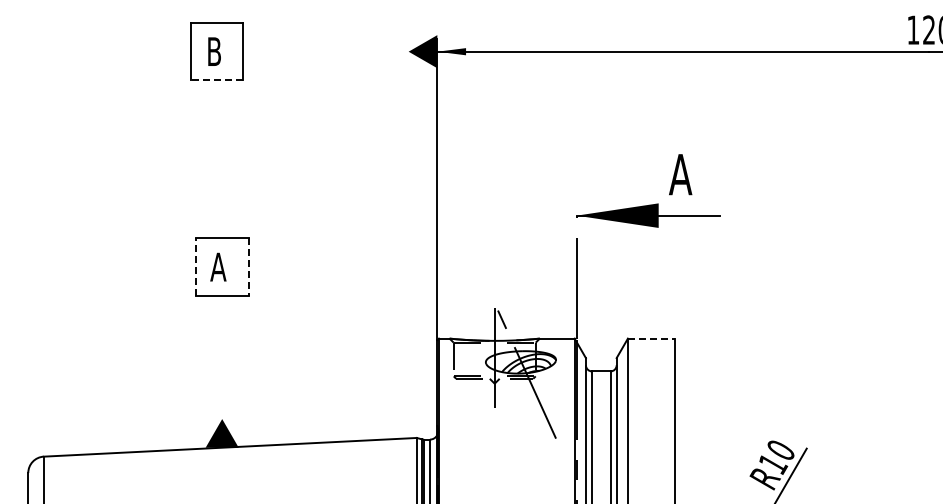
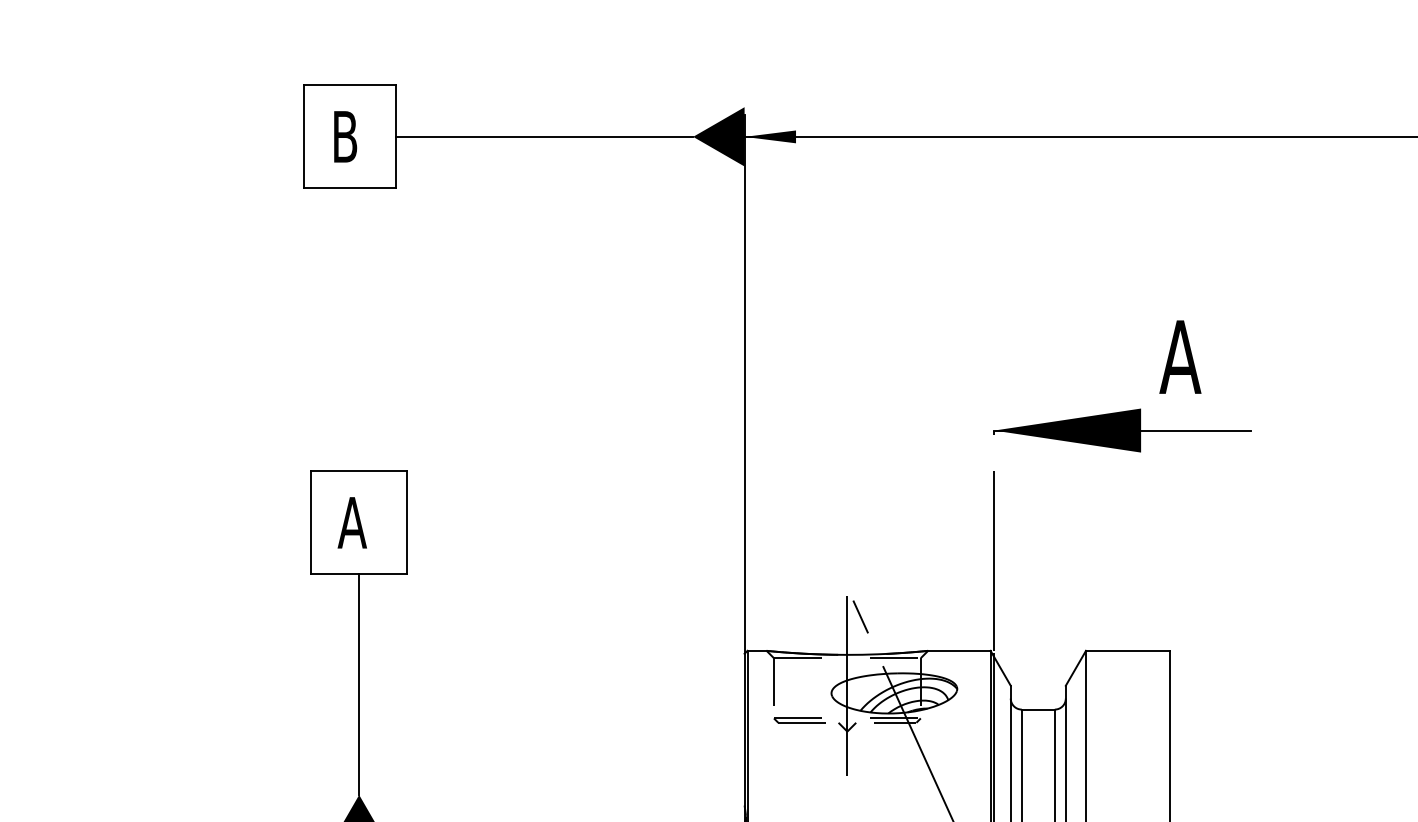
line: (325, 51) -> (544, 136), added
line: (217, 80) -> (350, 188), dashed -> solid
line: (195, 267) -> (311, 523), dashed -> solid
line: (248, 267) -> (406, 523), dashed -> solid
line: (651, 338) -> (1128, 650), dashed -> solid
line: (222, 357) -> (359, 684), added

